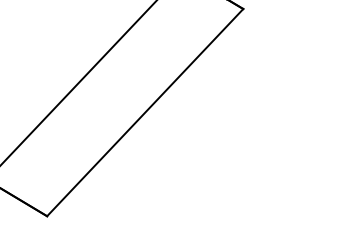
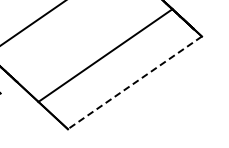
line: (144, 113) -> (134, 83), solid -> dashed

